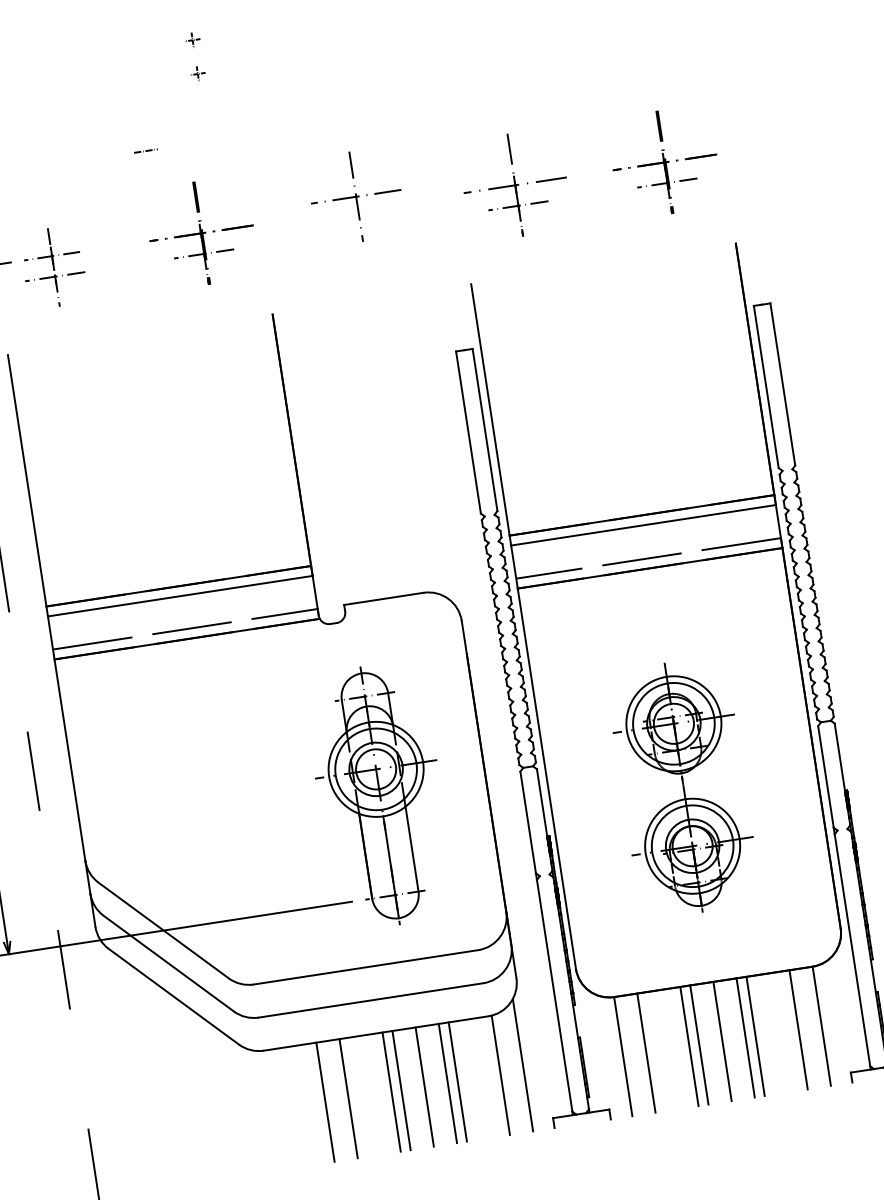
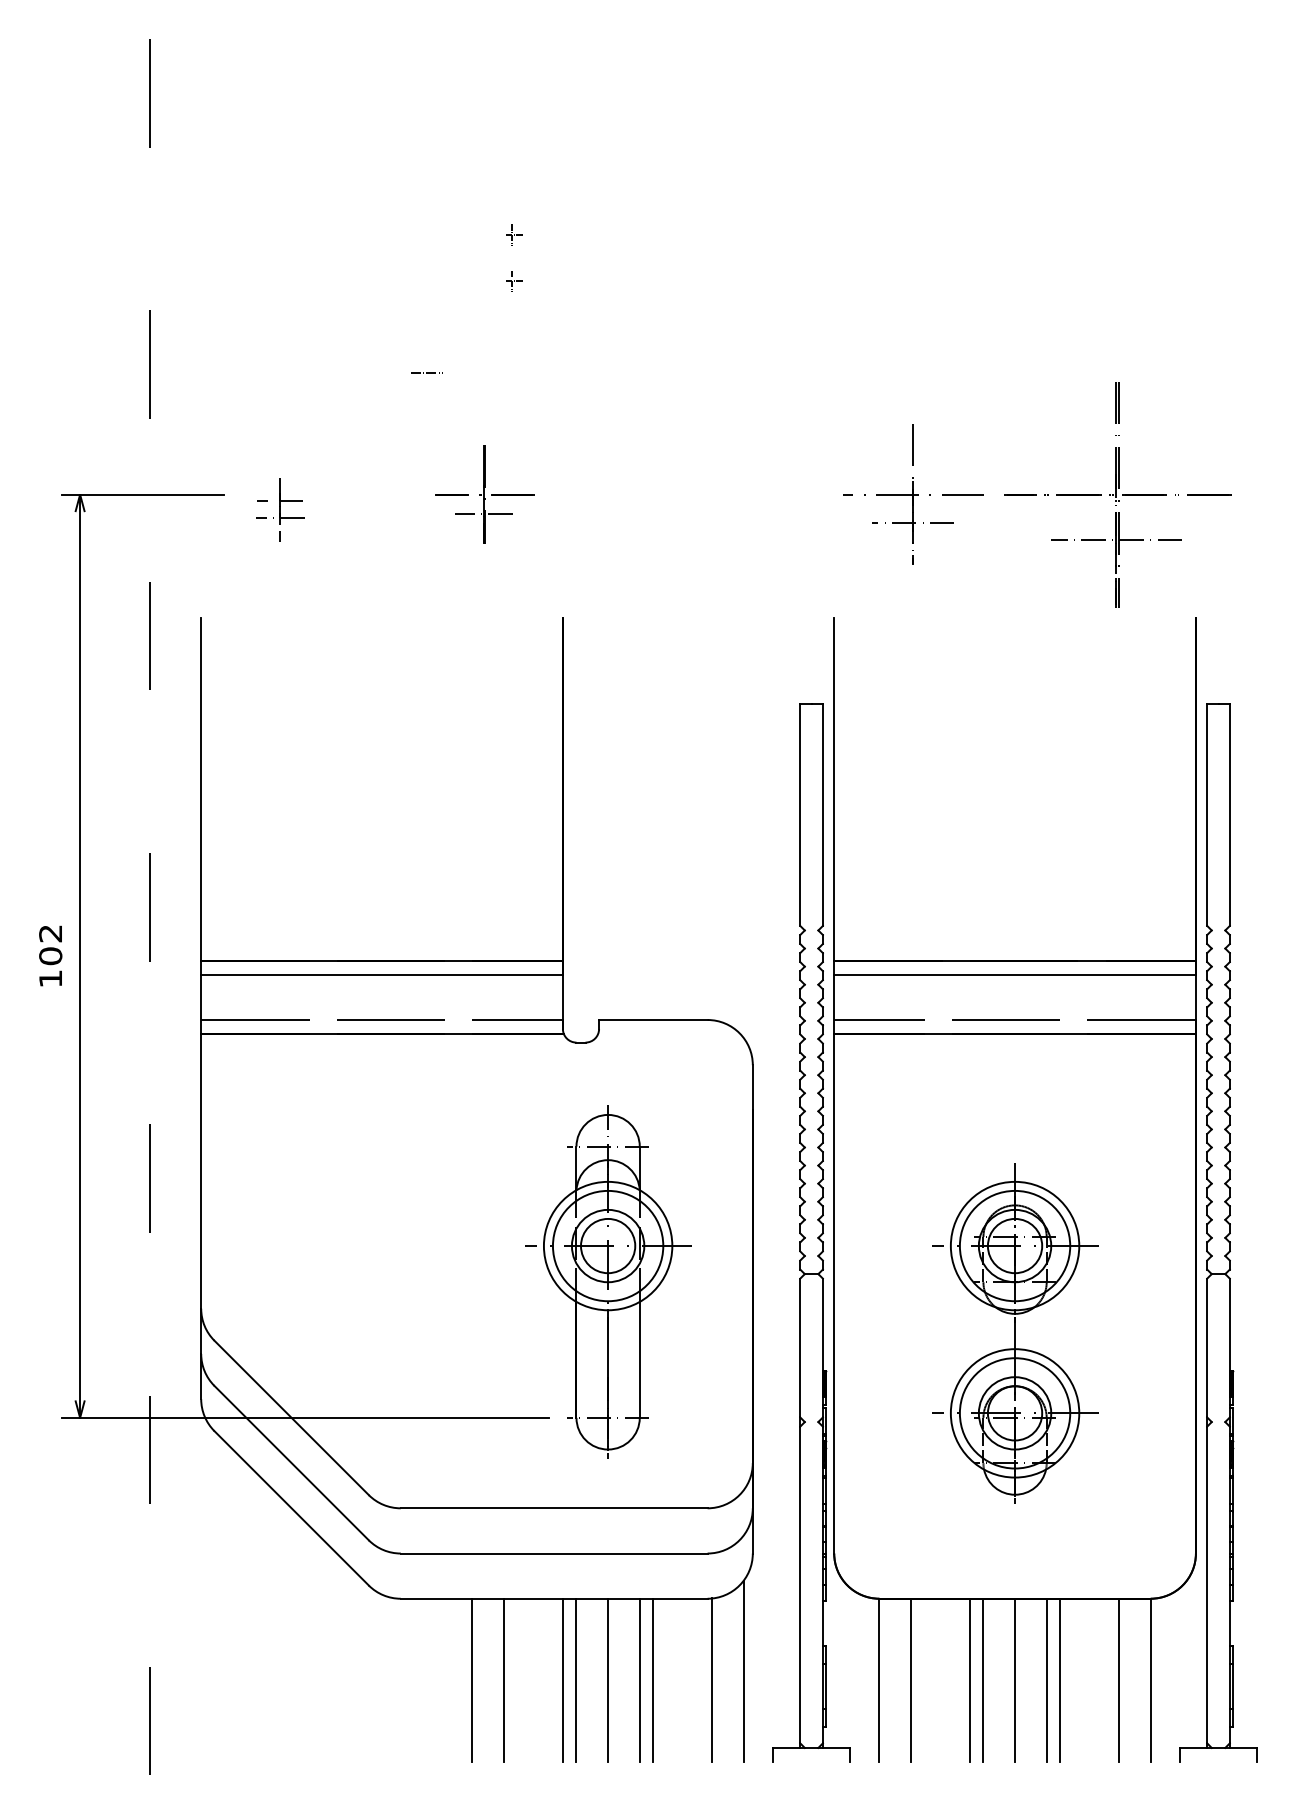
part: (664, 162) -> (1117, 494), size x1.6
part: (356, 196) -> (698, 477), removed
part: (201, 233) -> (484, 494), size x0.7
part: (53, 267) -> (279, 509), size x0.6

